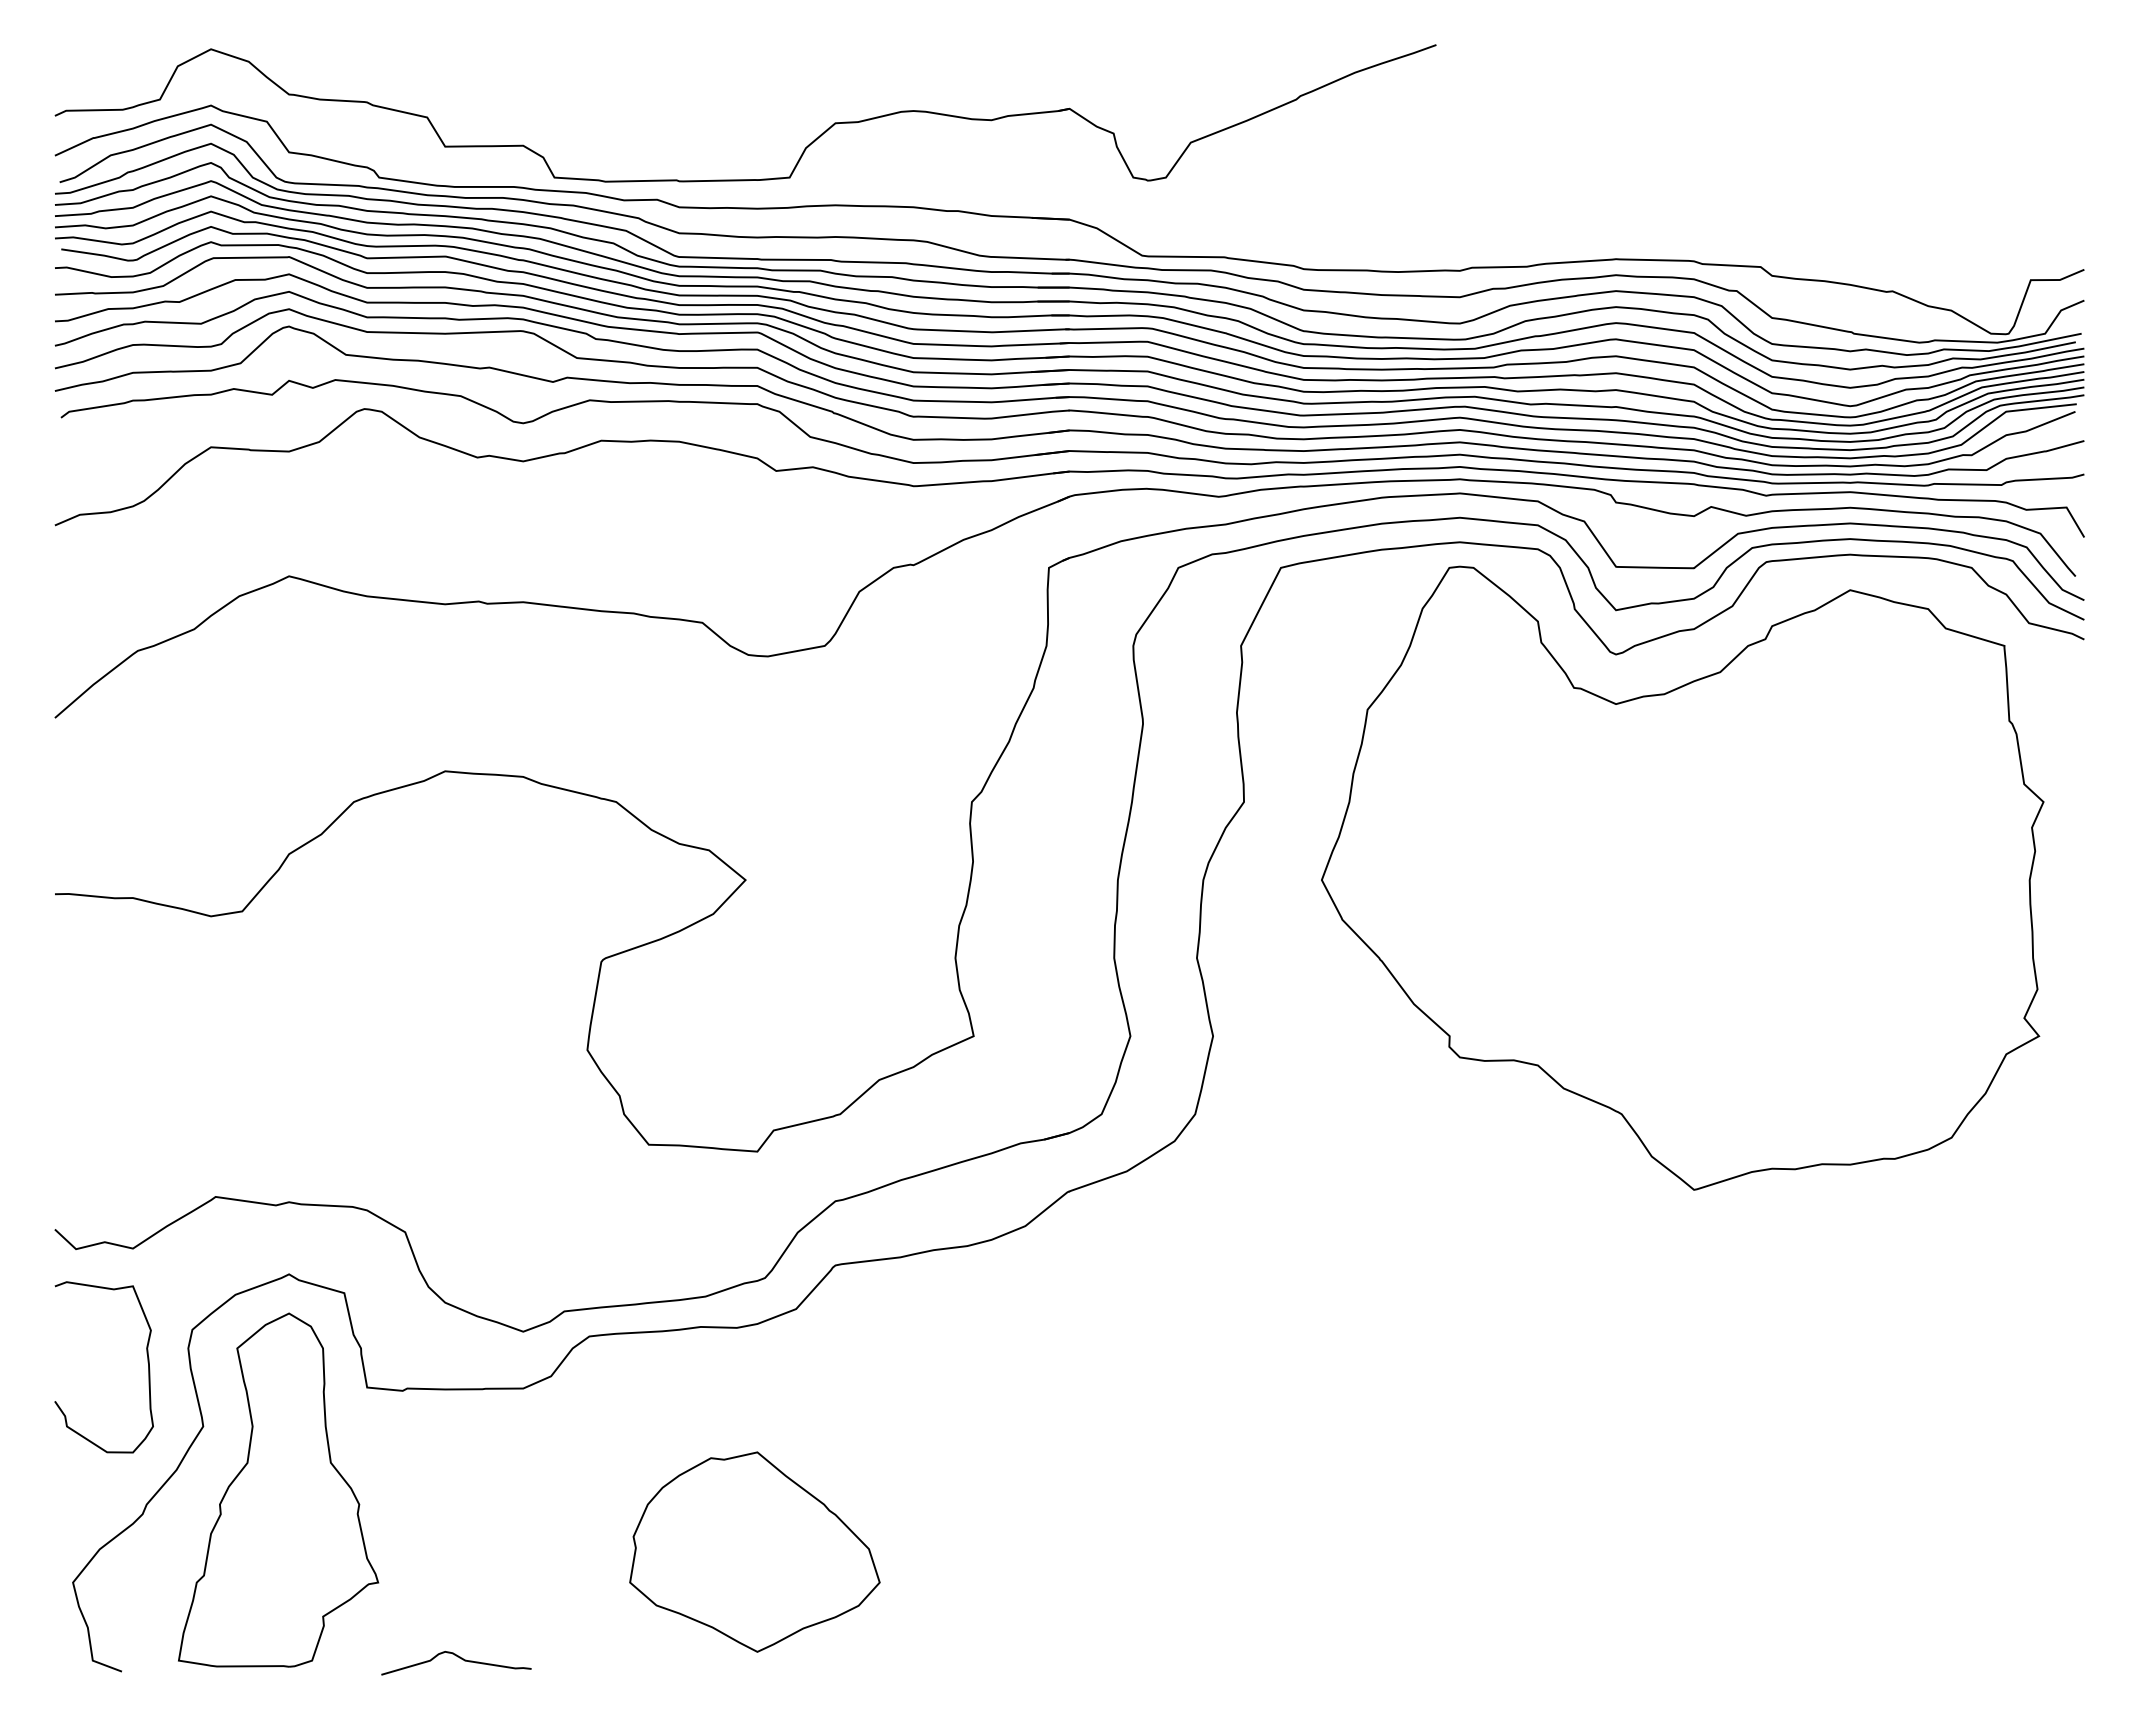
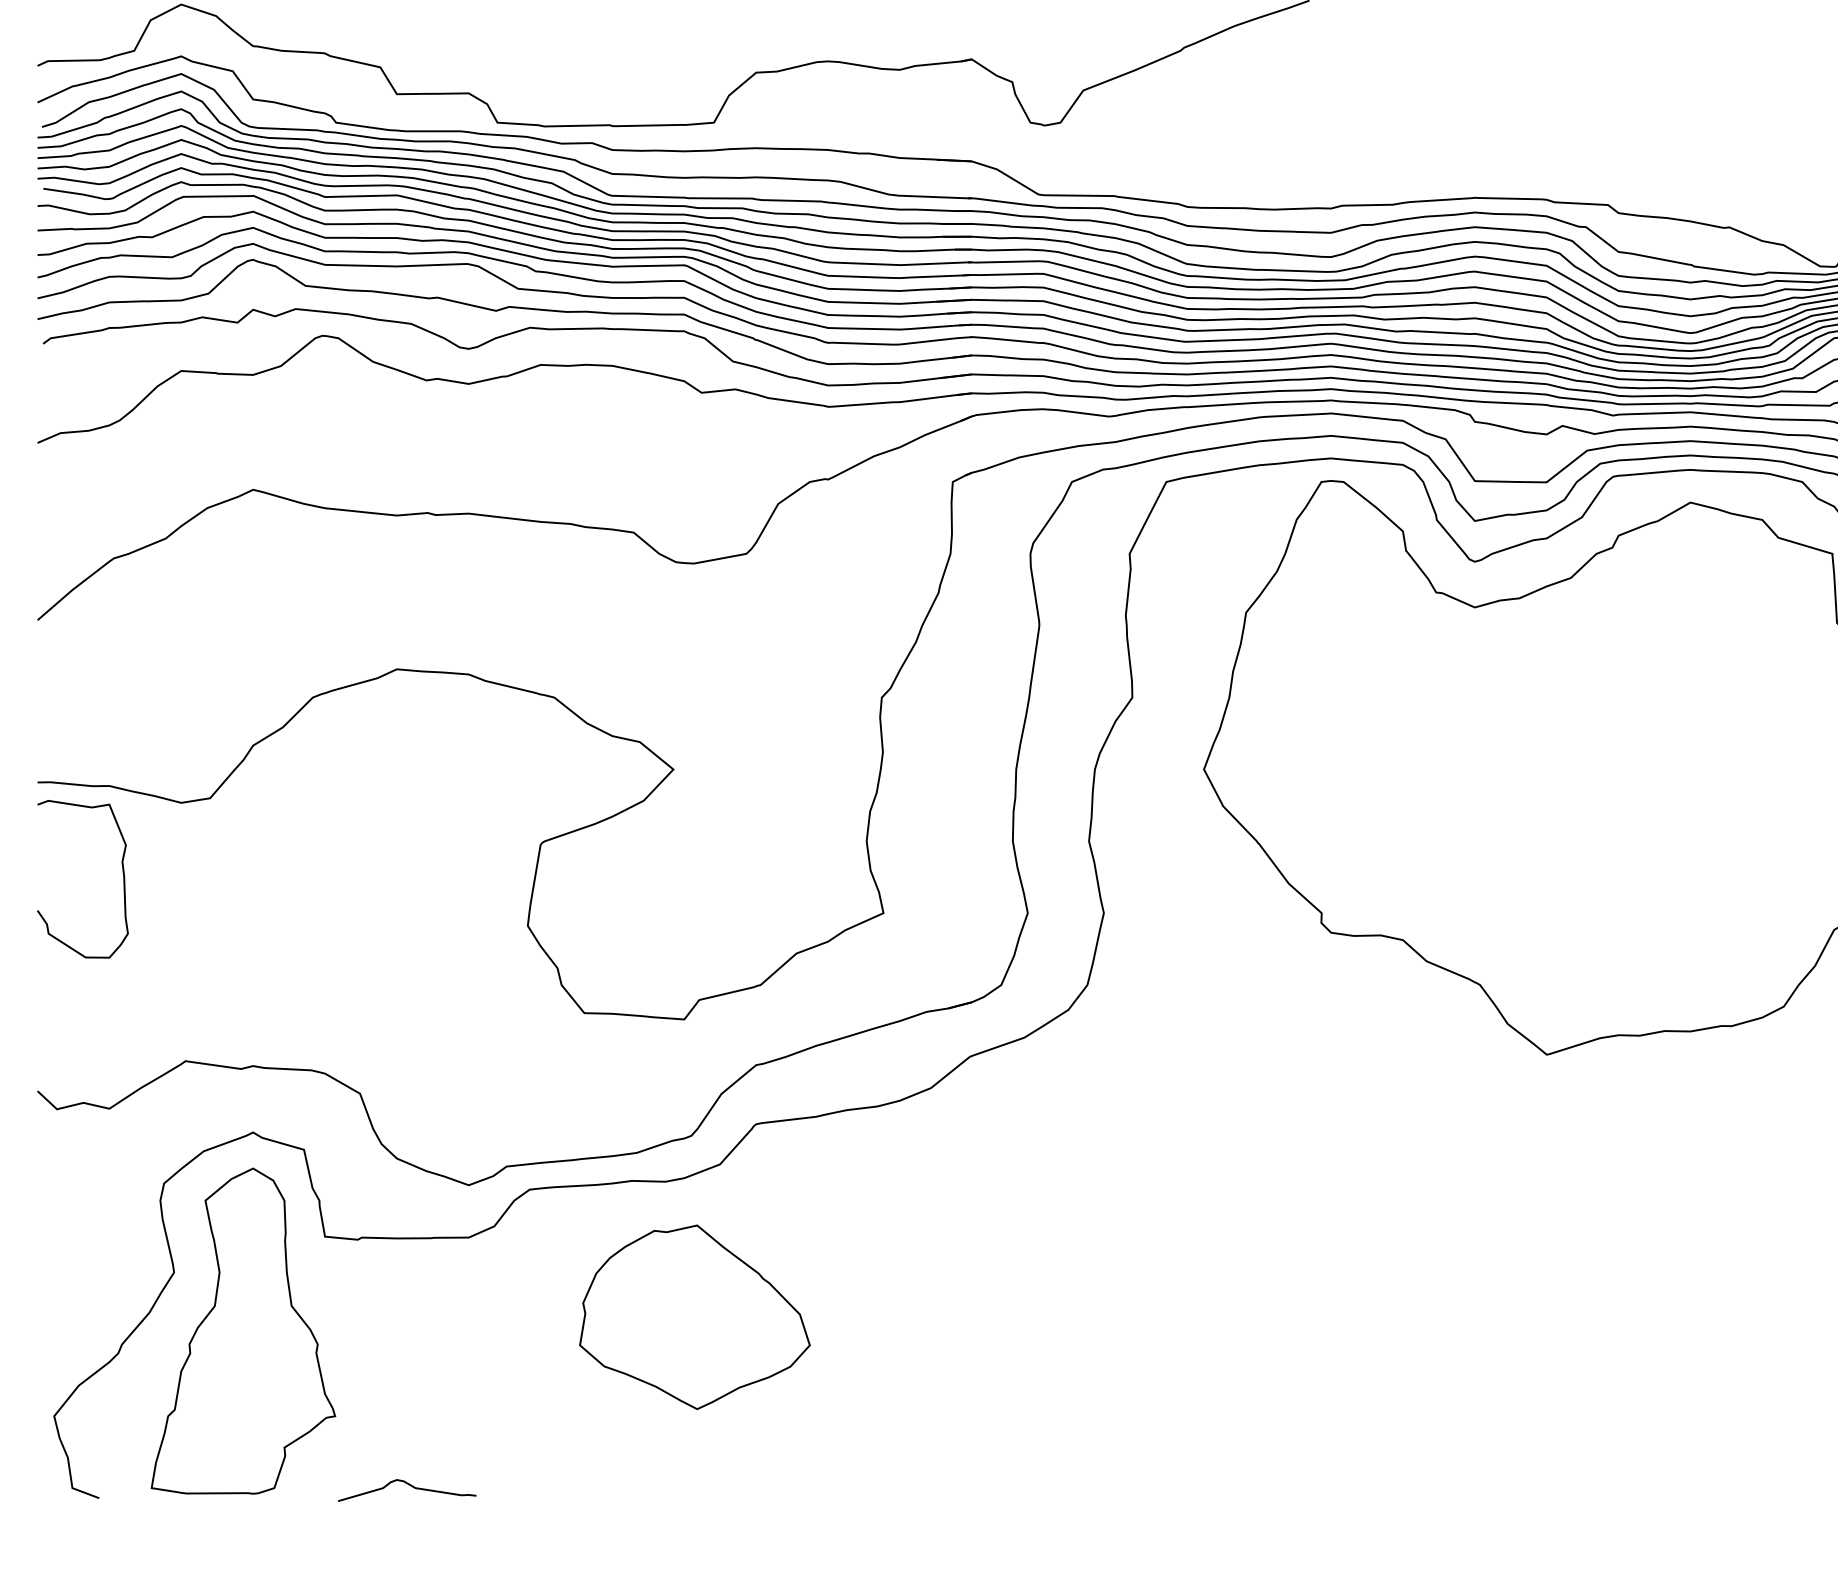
curve: (147, 1362) -> (122, 874), moved
part: (754, 1551) -> (694, 1316), moved

